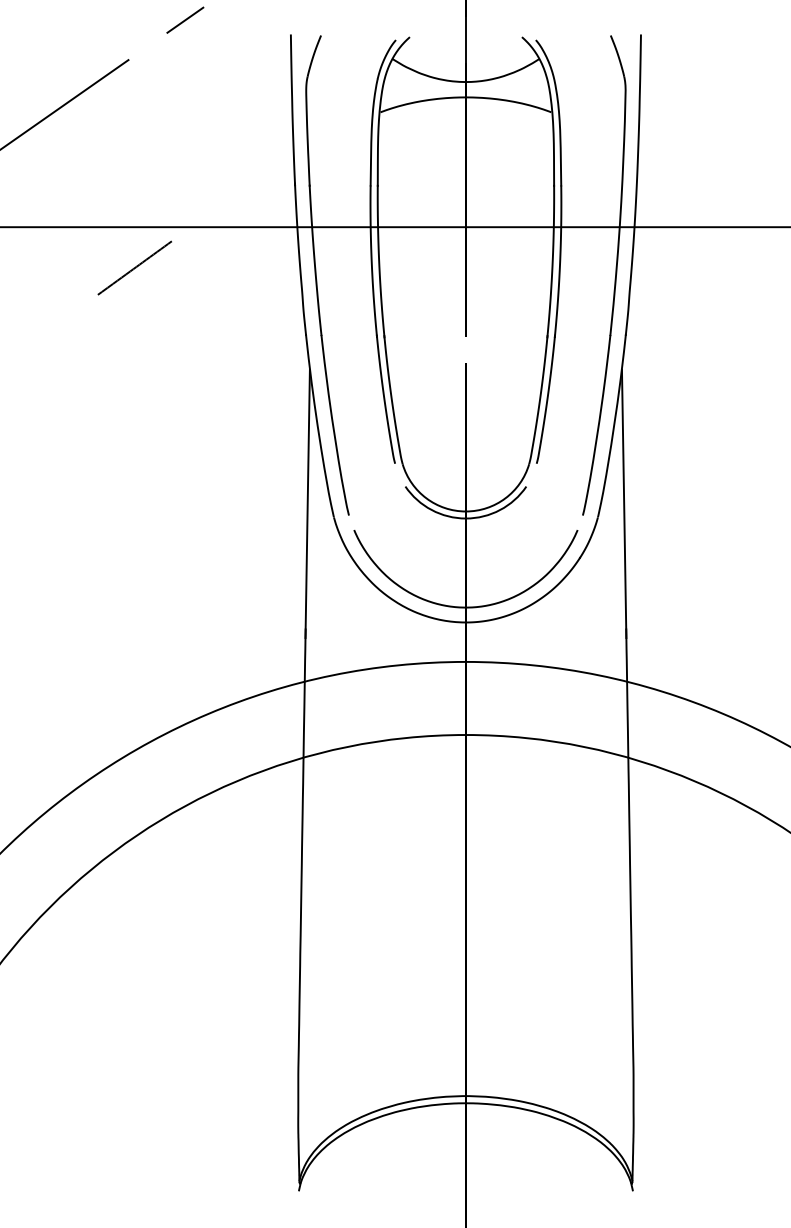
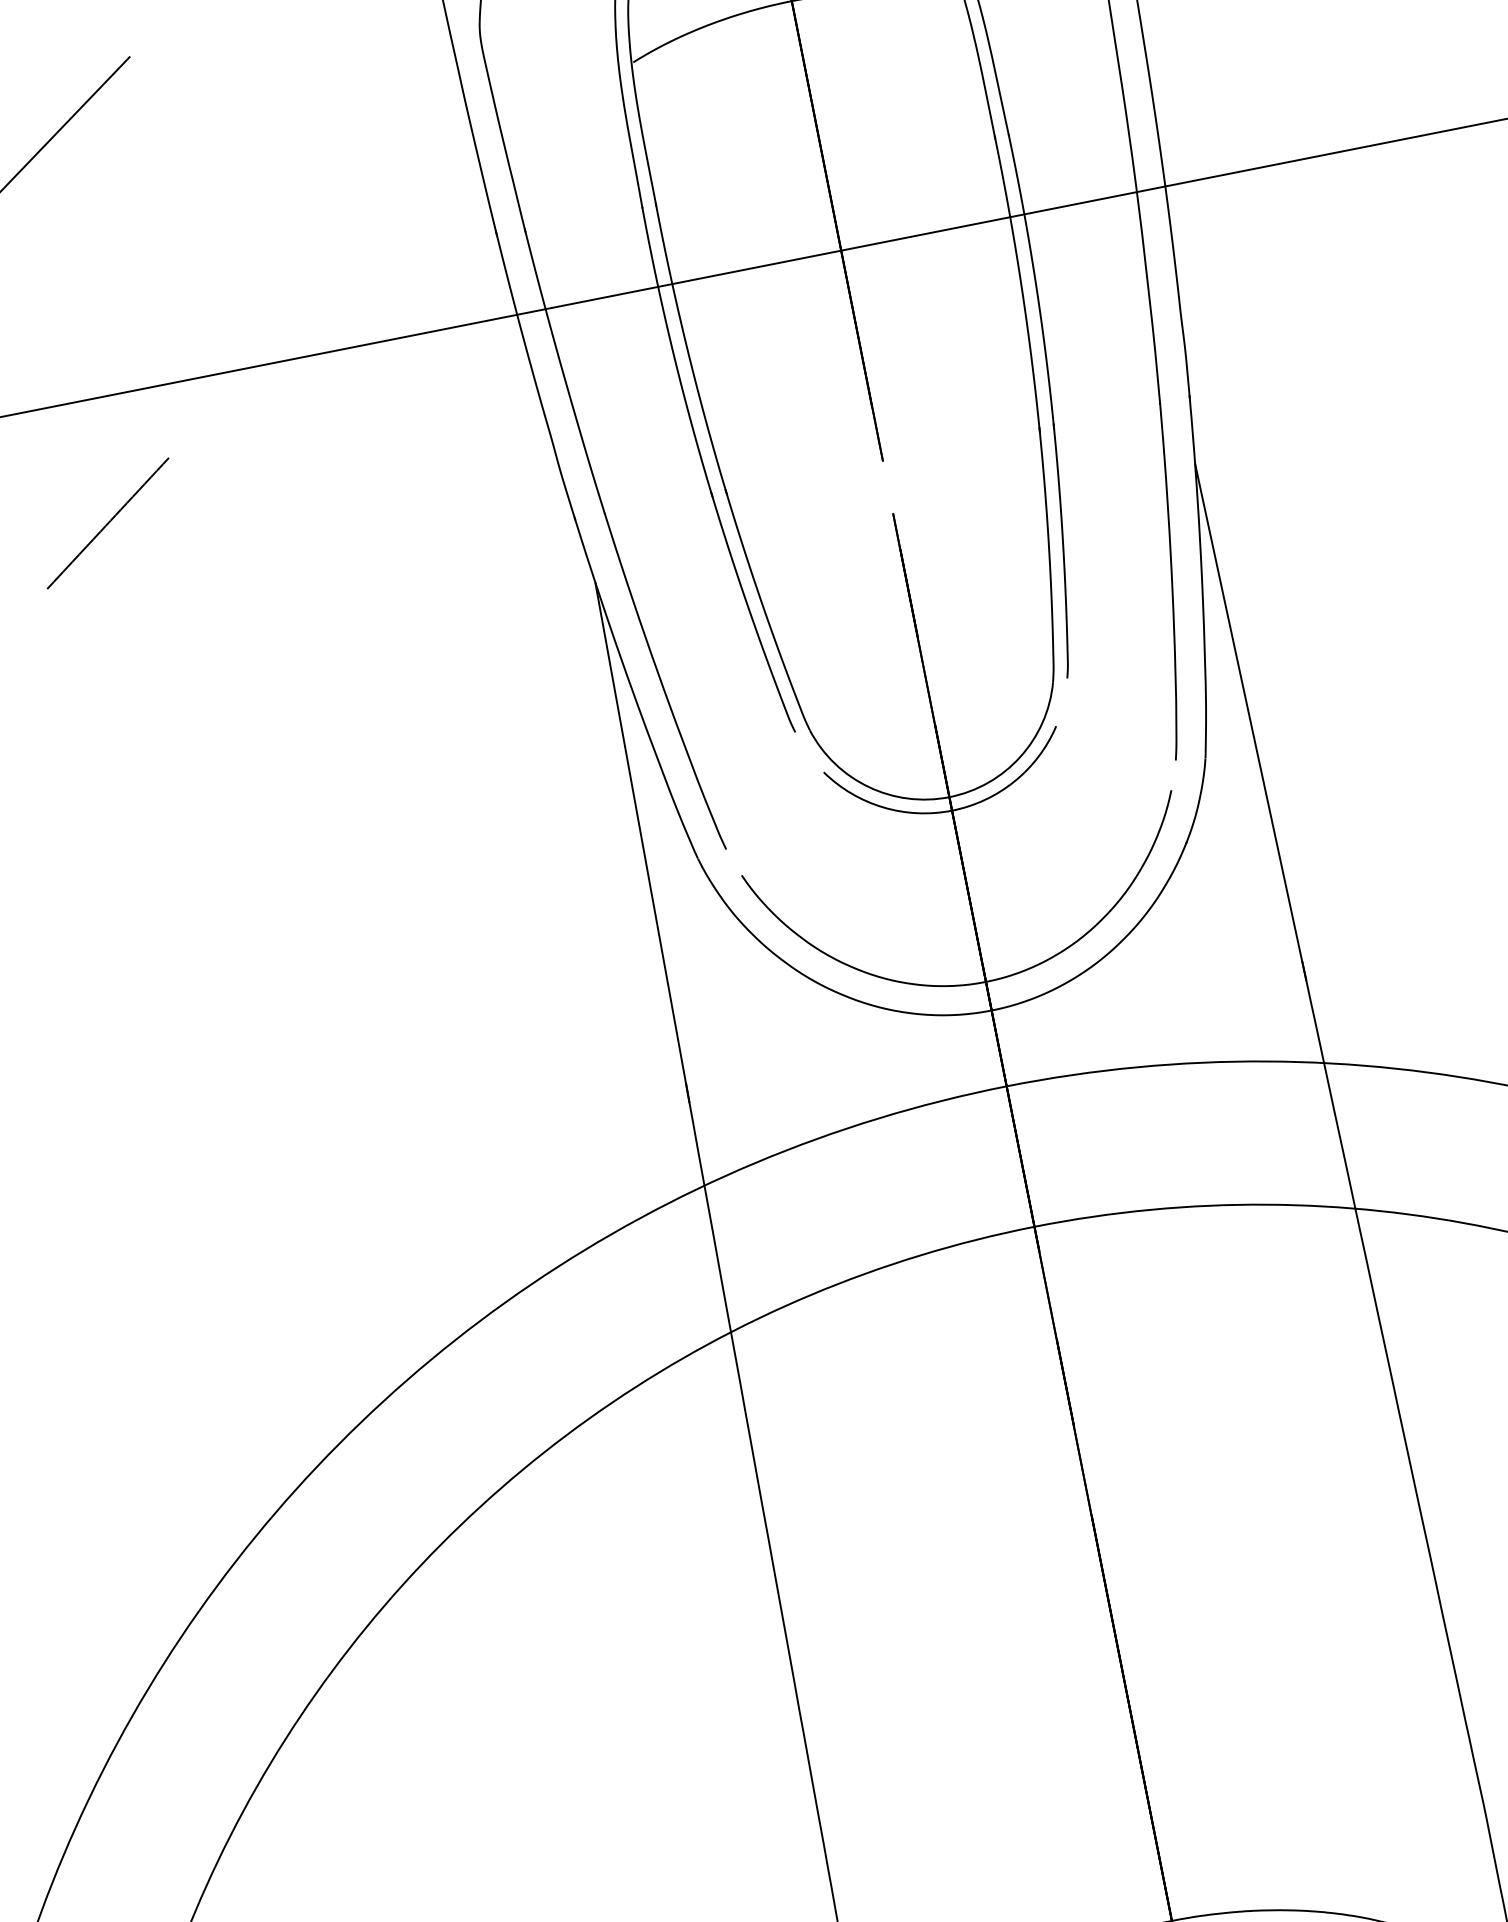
line: (134, 267) -> (107, 522), moved

